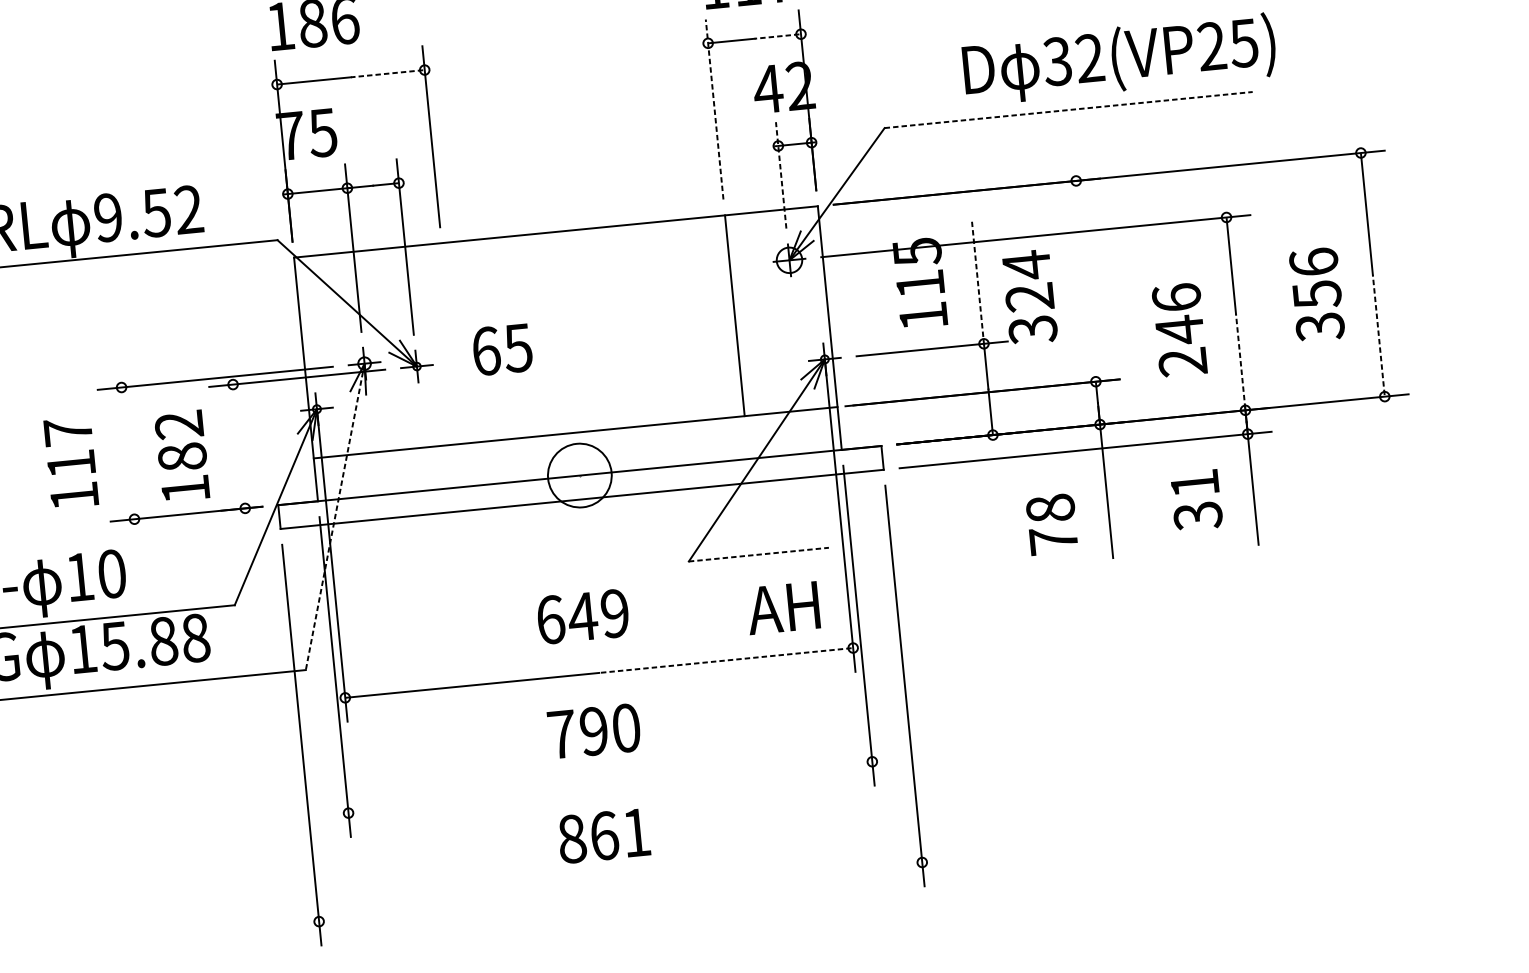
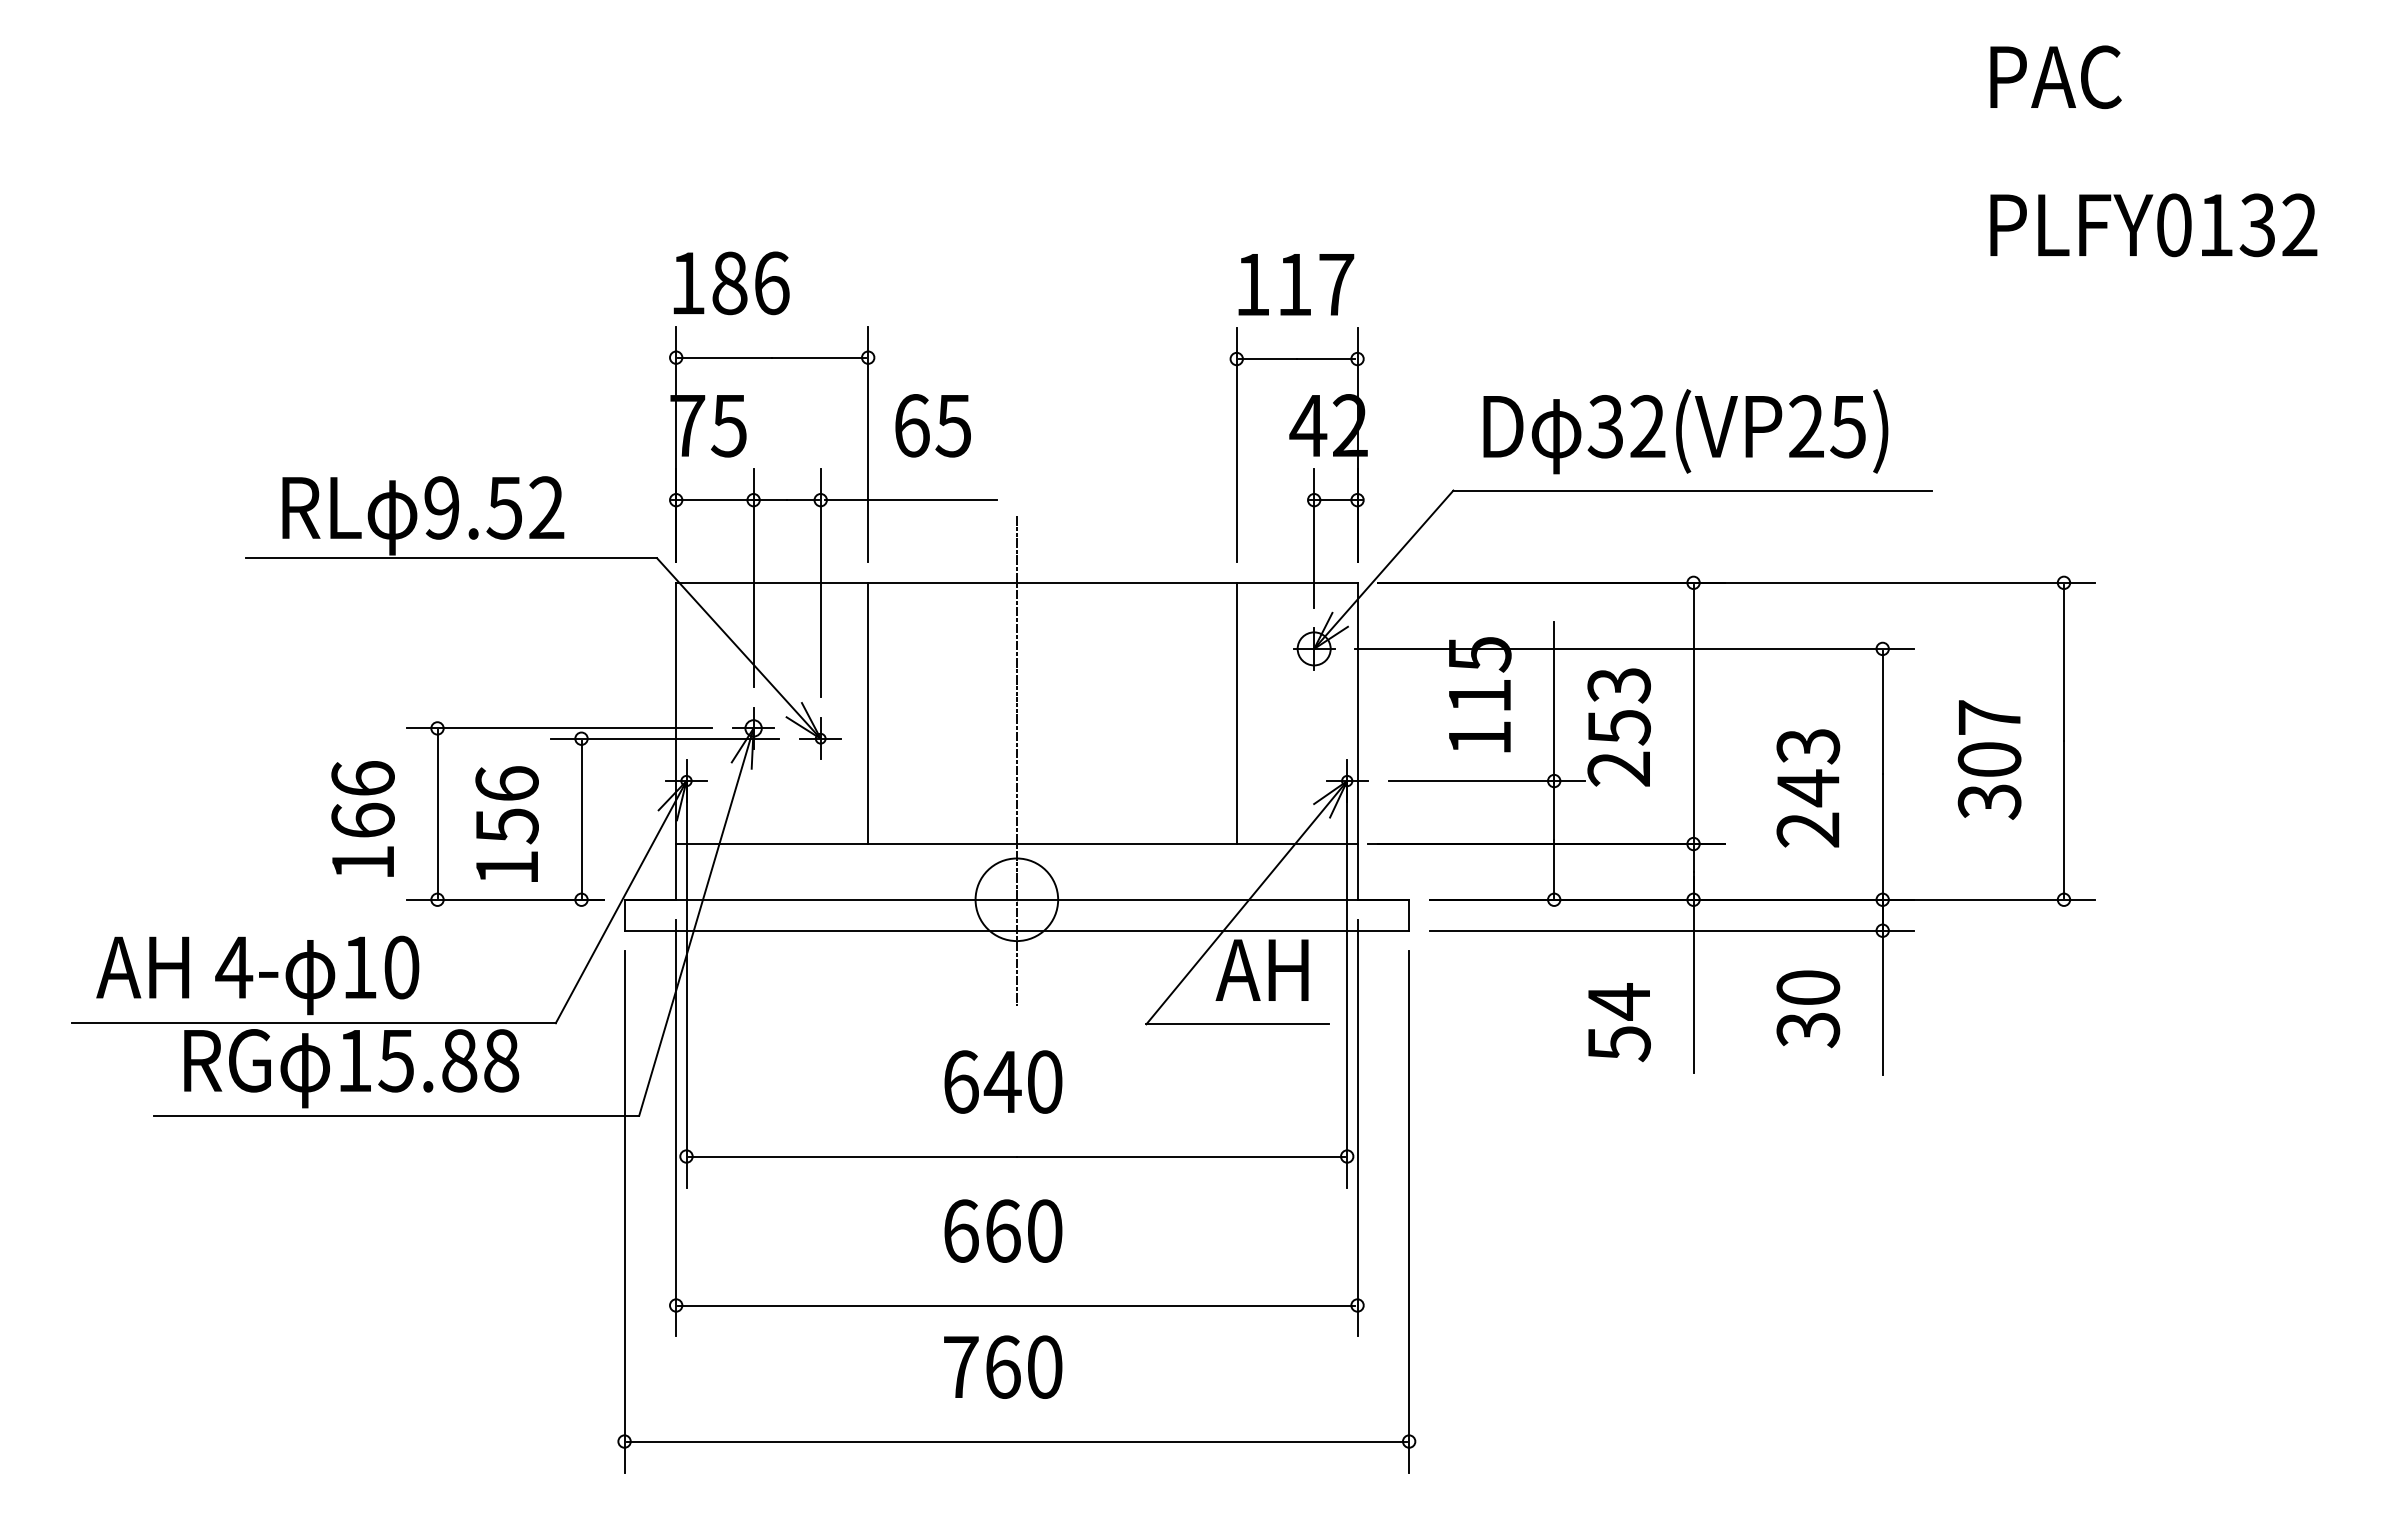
line: (776, 37) -> (1325, 359), dashed -> solid
text: (1119, 59) -> (1685, 431), moved
line: (387, 73) -> (819, 357), dashed -> solid
line: (714, 109) -> (1236, 444), dashed -> solid
line: (1069, 109) -> (1693, 490), dashed -> solid
line: (781, 174) -> (1314, 537), dashed -> solid
line: (468, 176) -> (910, 500), added
text: (1315, 279) -> (1989, 739), 356 -> 307
line: (1085, 280) -> (1693, 712), added
line: (978, 283) -> (1554, 702), dashed -> solid
text: (1029, 297) -> (1618, 726), 324 -> 253
text: (1176, 298) -> (1808, 746), 246 -> 243
line: (1378, 334) -> (2063, 819), dashed -> solid
line: (451, 343) -> (868, 713), added
text: (502, 349) -> (932, 425), moved
line: (1240, 361) -> (1882, 836), dashed -> solid
line: (569, 368) -> (1016, 760), added
text: (180, 441) -> (506, 805), 182 -> 156
line: (239, 445) -> (581, 818), added
text: (69, 447) -> (362, 799), 117 -> 166
line: (128, 452) -> (437, 813), added
text: (1195, 483) -> (1808, 987), 31 -> 30
line: (335, 517) -> (696, 922), dashed -> solid
text: (1051, 524) -> (1618, 1022), 78 -> 54
line: (759, 554) -> (1238, 1024), dashed -> solid
text: (782, 607) -> (1261, 969), moved
text: (614, 613) -> (1044, 1081), 649 -> 640
line: (725, 660) -> (1180, 1156), dashed -> solid
text: (578, 732) -> (982, 1230), 790 -> 660
line: (610, 787) -> (1016, 1305), added
text: (604, 835) -> (1002, 1366), 861 -> 760
line: (620, 892) -> (1016, 1441), added

